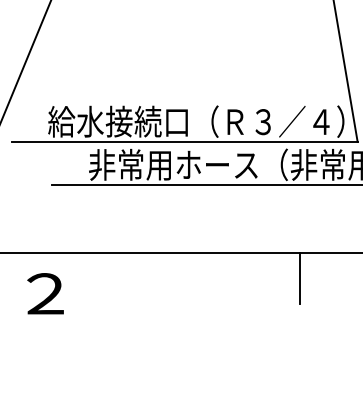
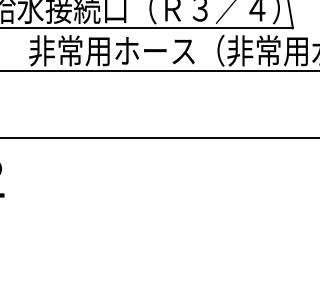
line: (300, 278) -> (236, 162), removed

